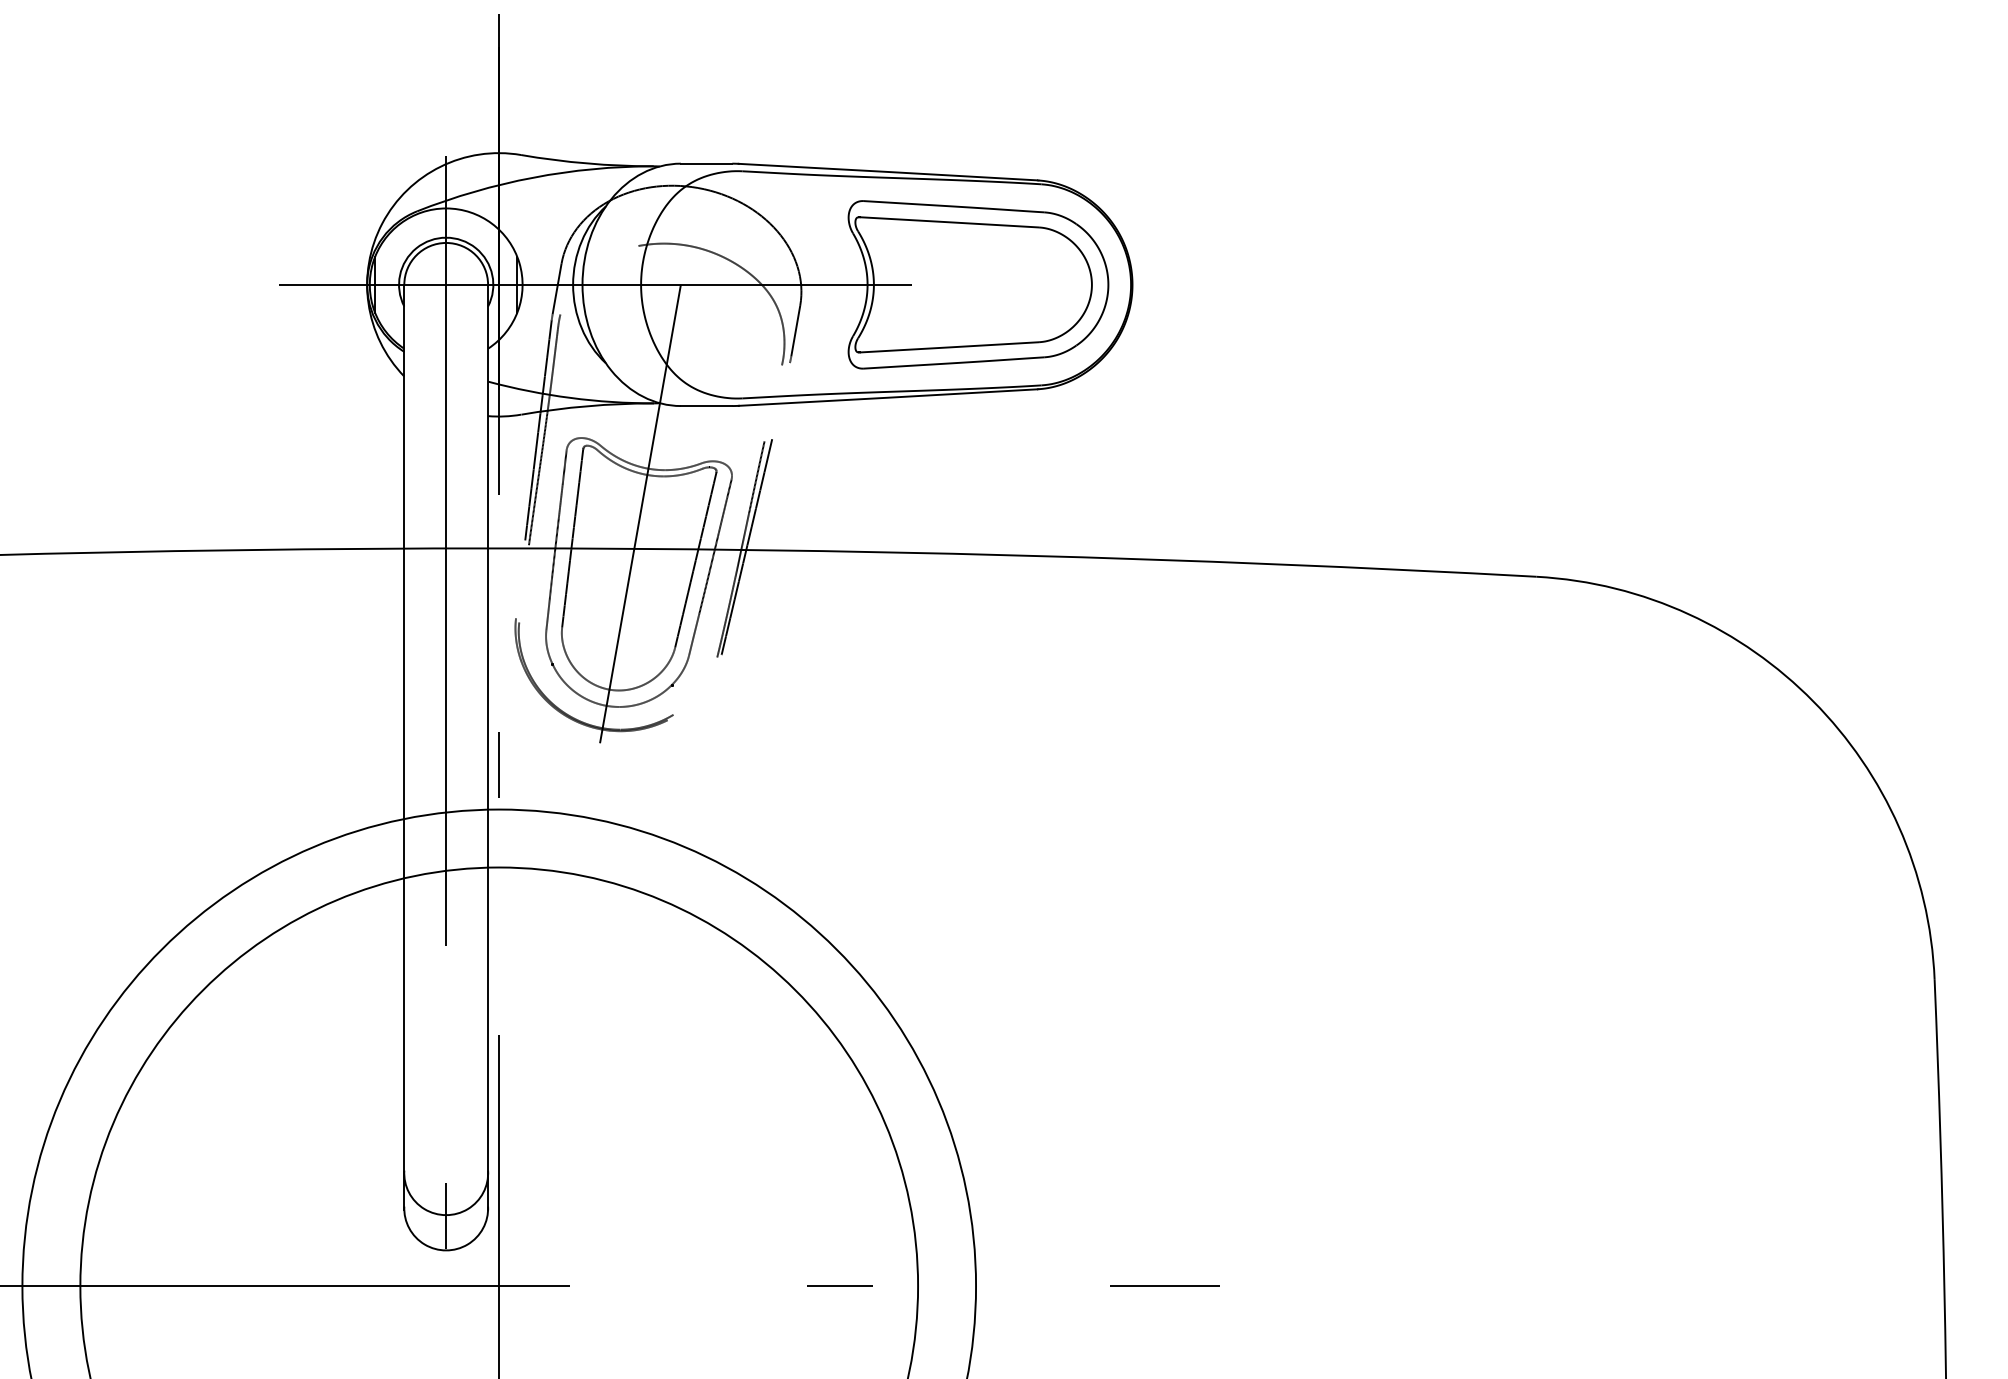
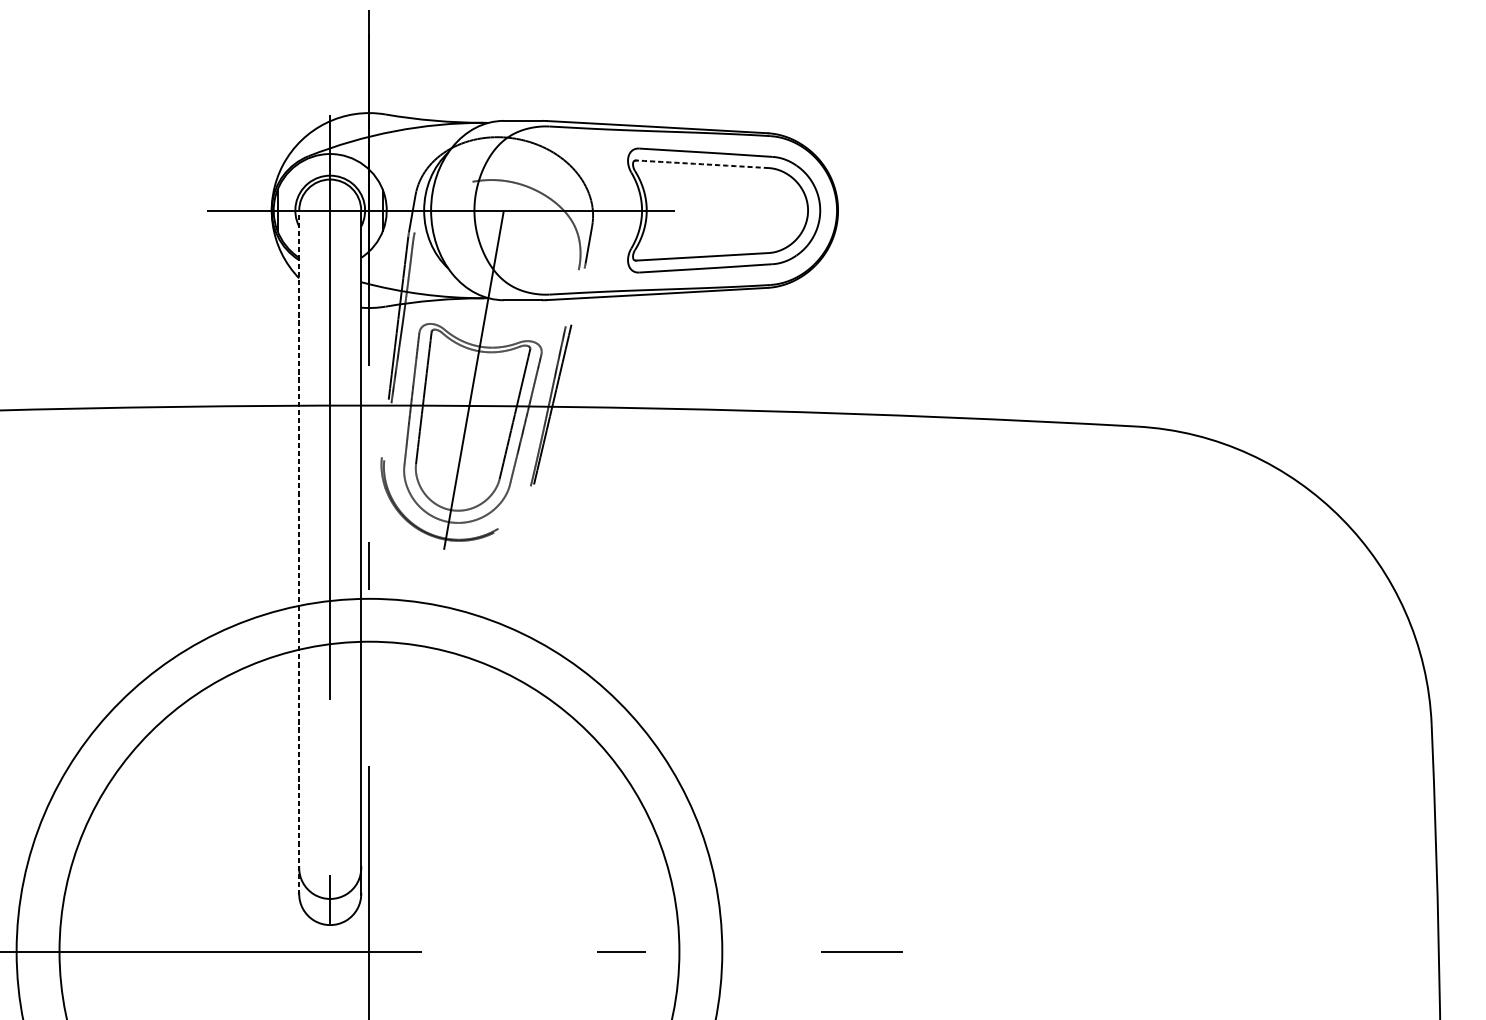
arc: (949, 222) -> (702, 164), solid -> dashed
line: (404, 747) -> (299, 552), solid -> dashed

